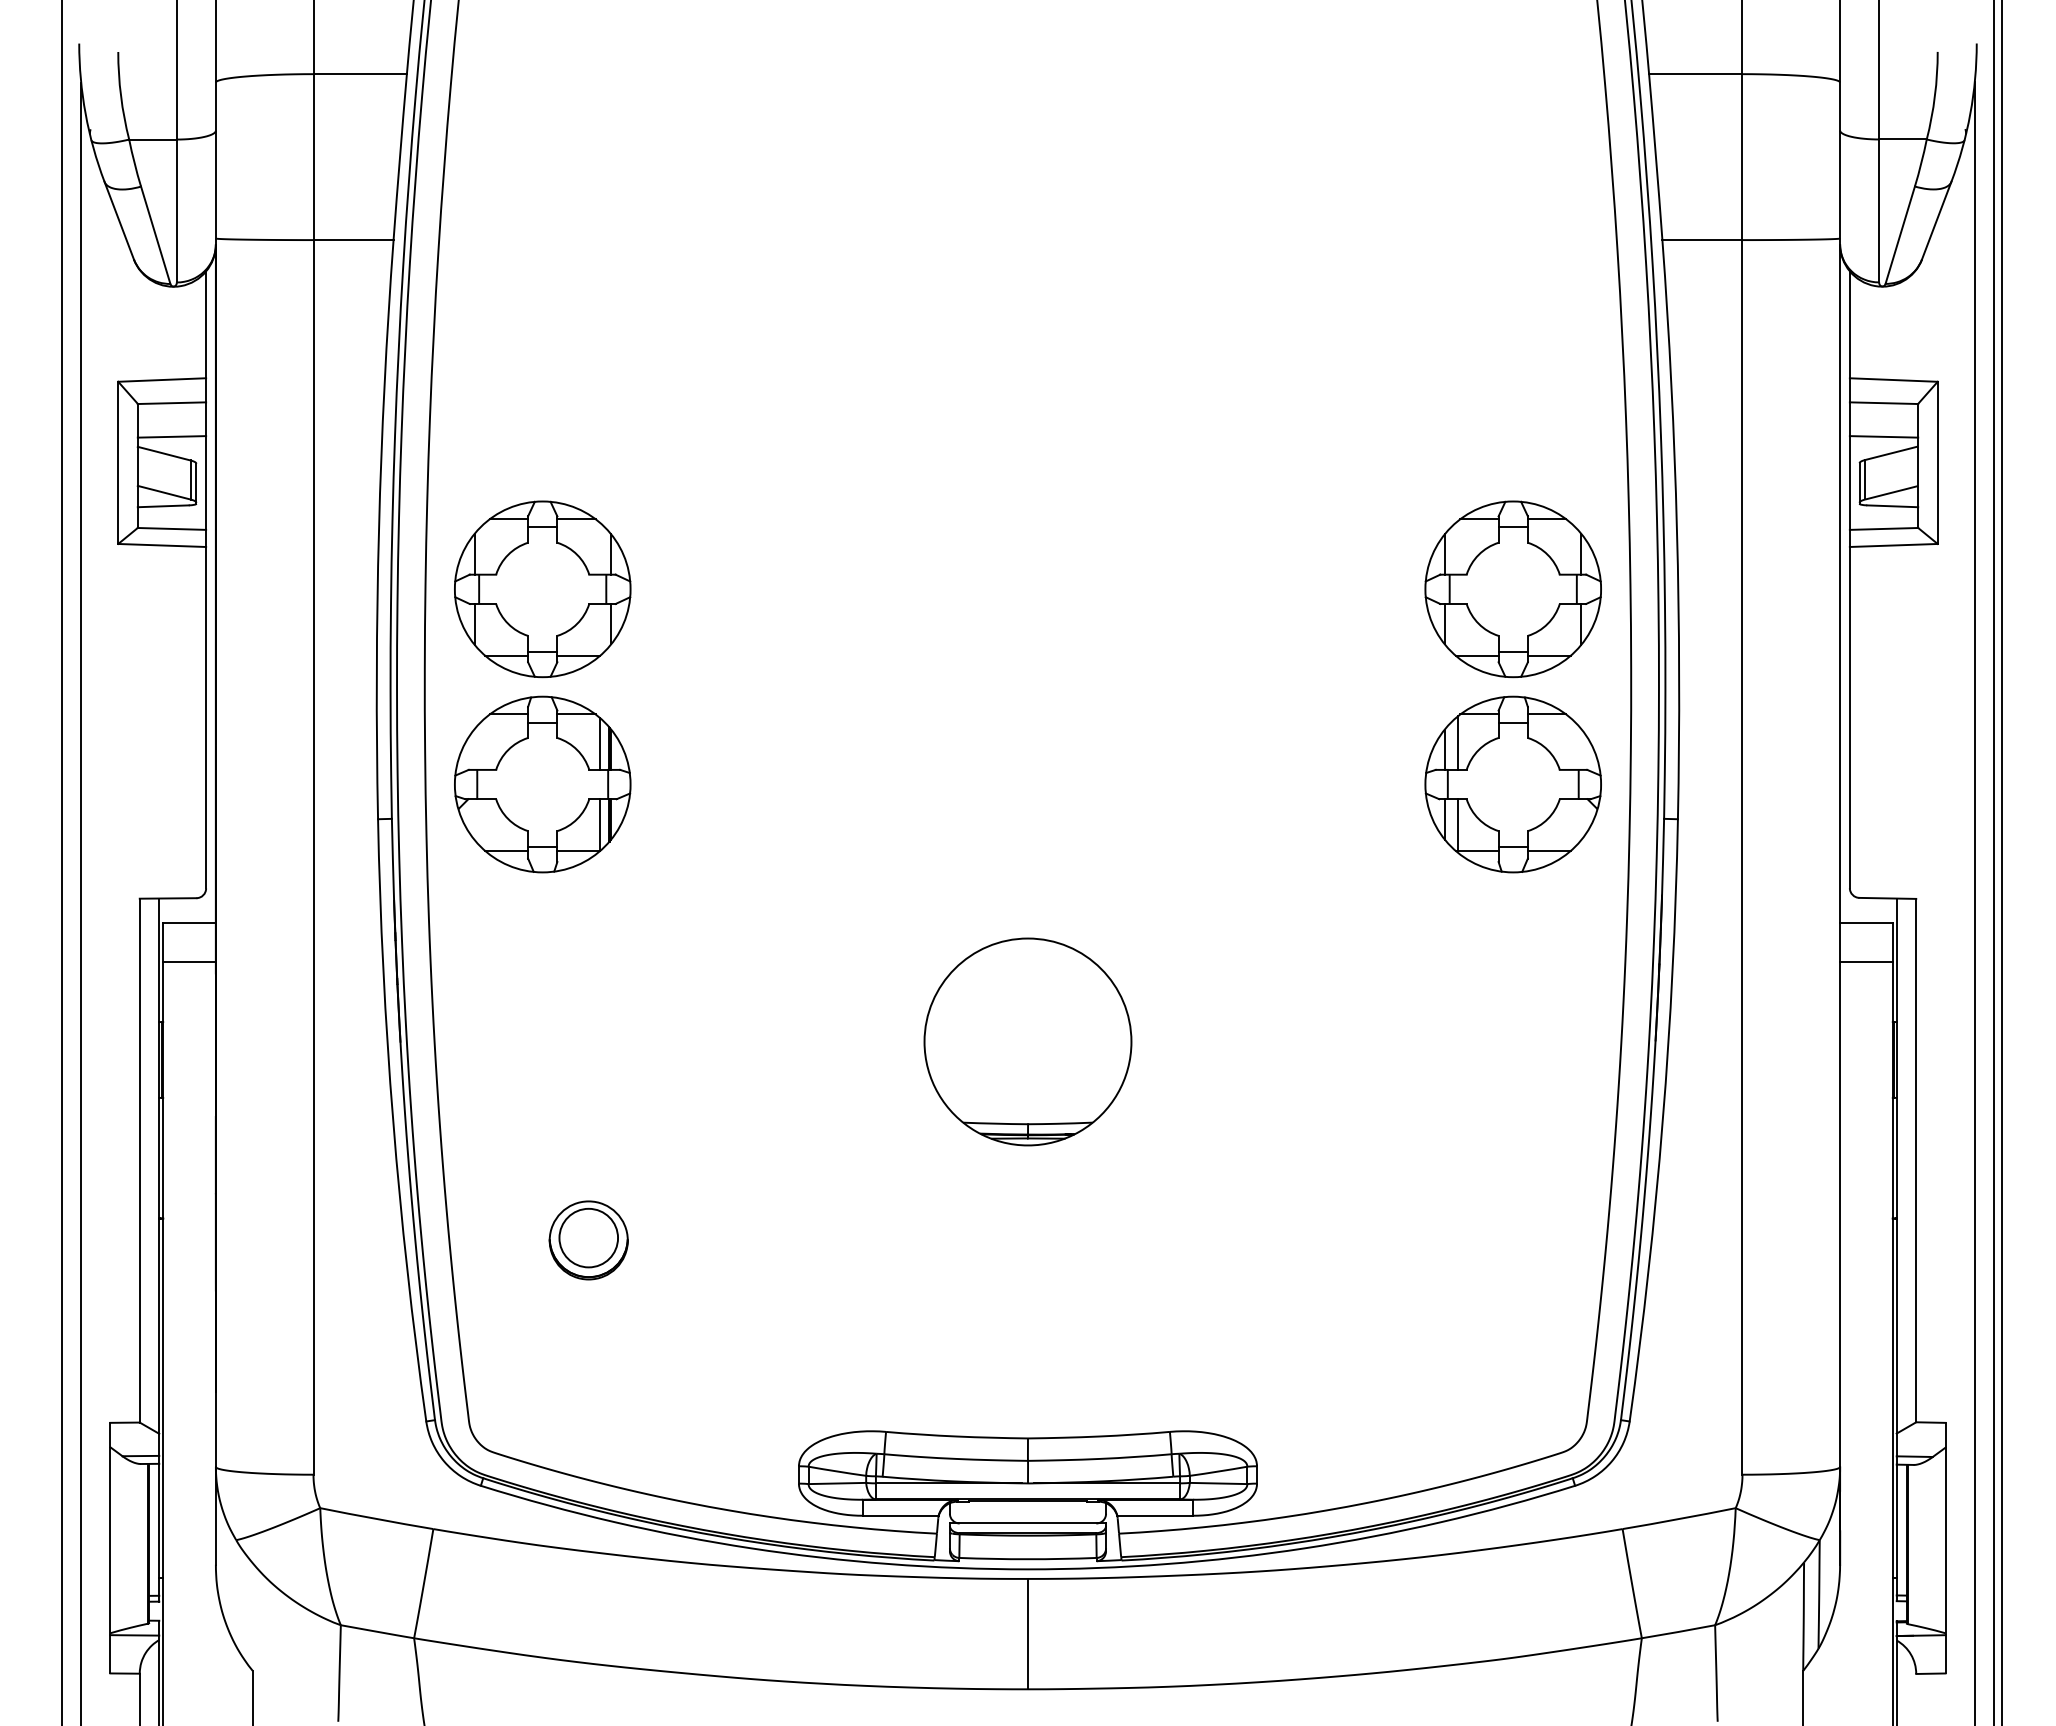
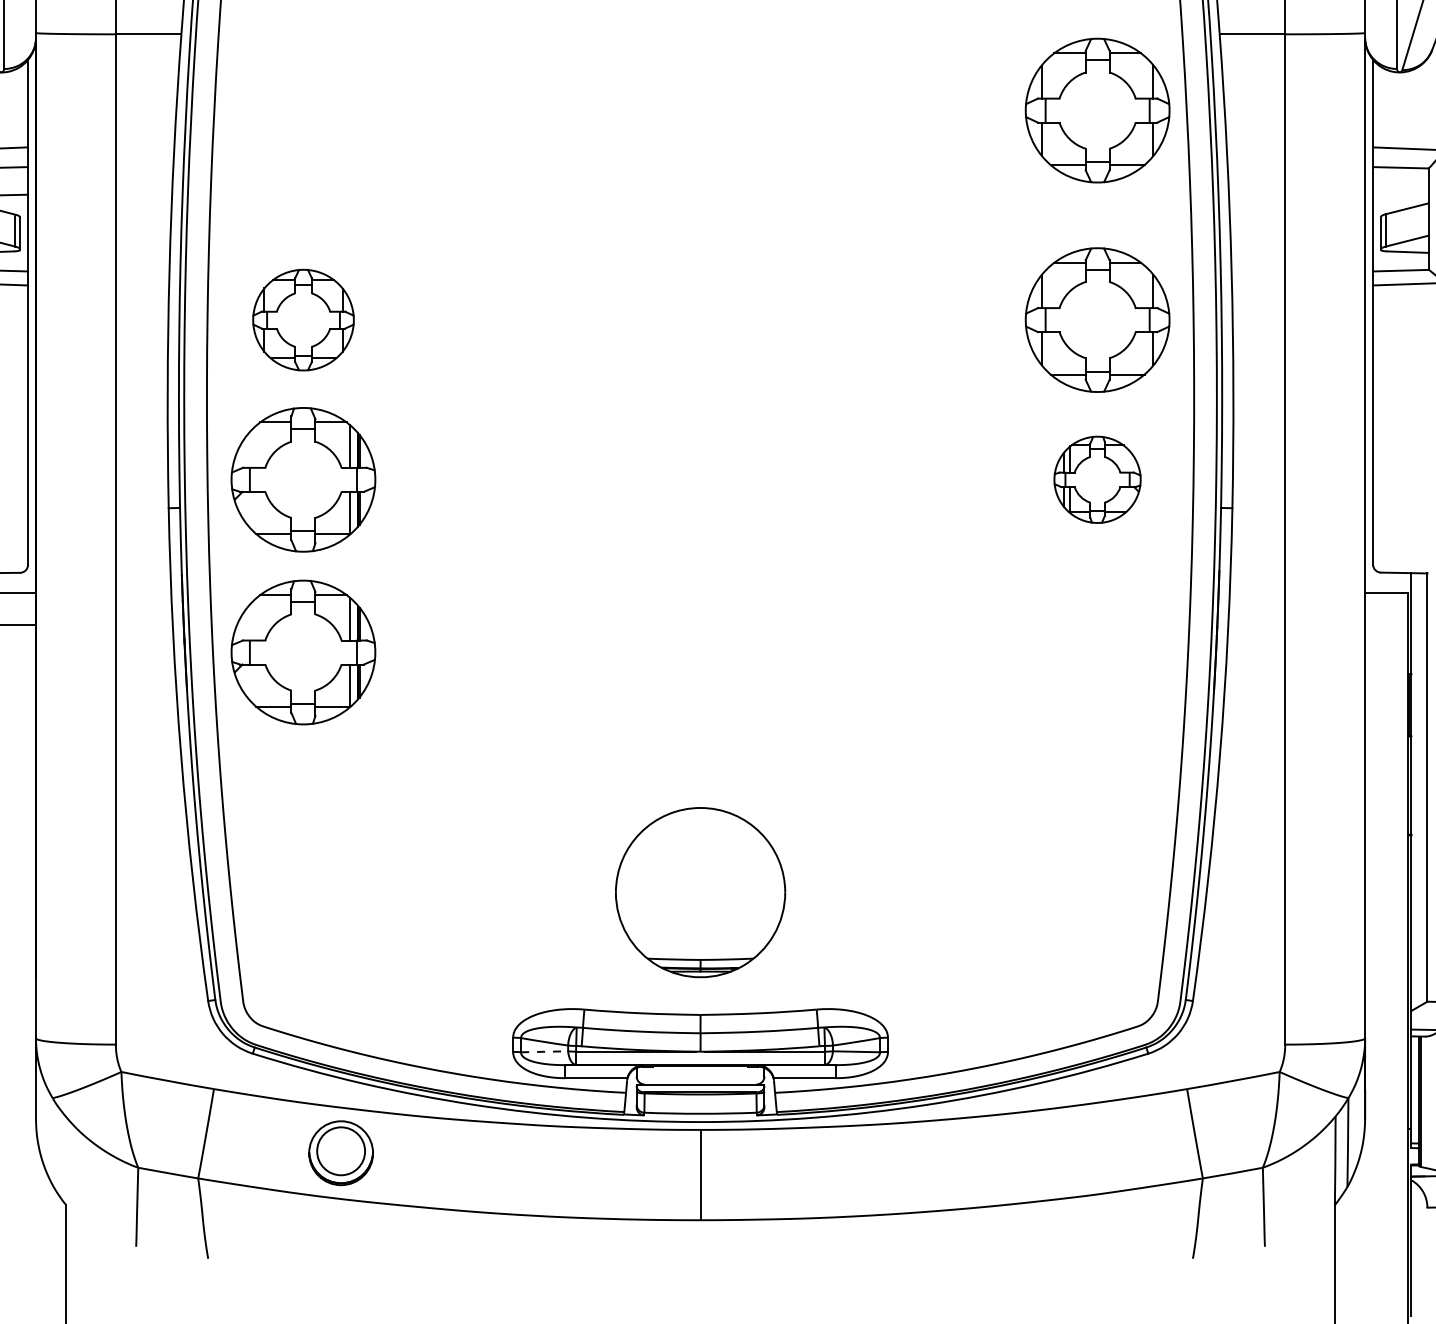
part: (1512, 333) -> (1097, 110), added
line: (1883, 436) -> (1400, 195), removed
part: (542, 589) -> (303, 320), size x0.7
part: (1512, 784) -> (1097, 479), size x0.6
line: (1866, 962) -> (1386, 625), removed
part: (542, 995) -> (303, 652), added
part: (1027, 1041) -> (700, 892), moved
part: (588, 1240) -> (340, 1153), moved
line: (837, 1483) -> (544, 1051), solid -> dashed

